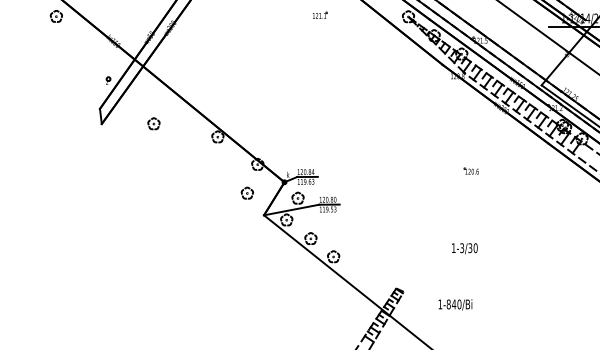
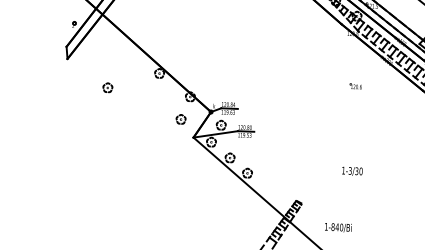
part: (153, 123) -> (107, 87), moved
part: (470, 170) -> (355, 85), moved
text: (455, 304) -> (338, 227), moved

